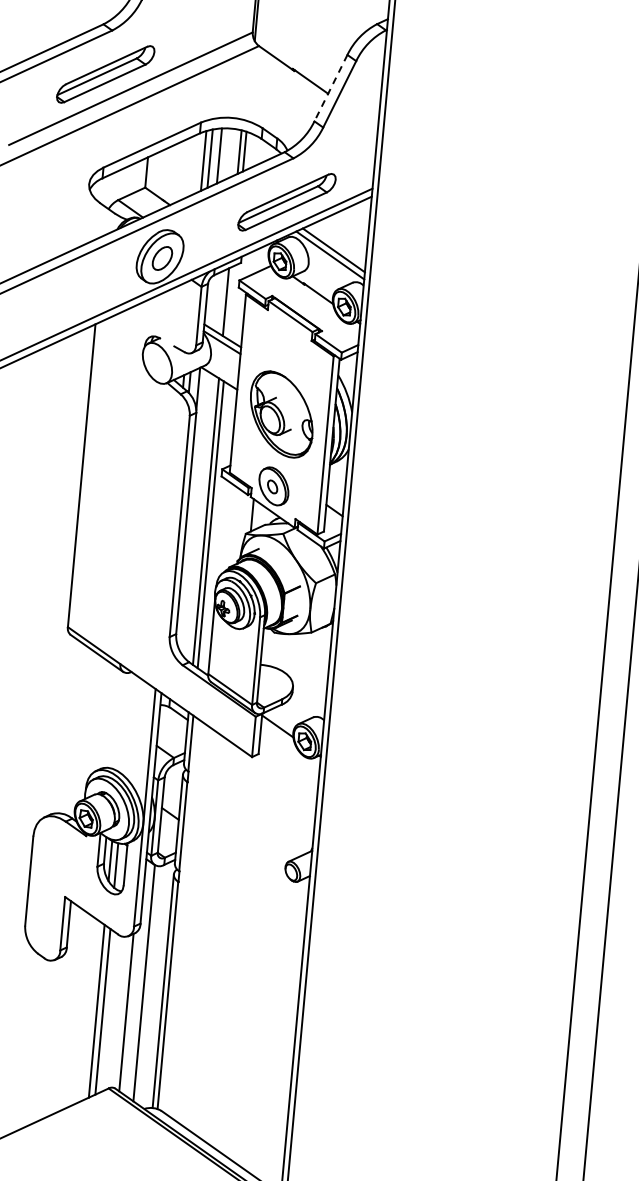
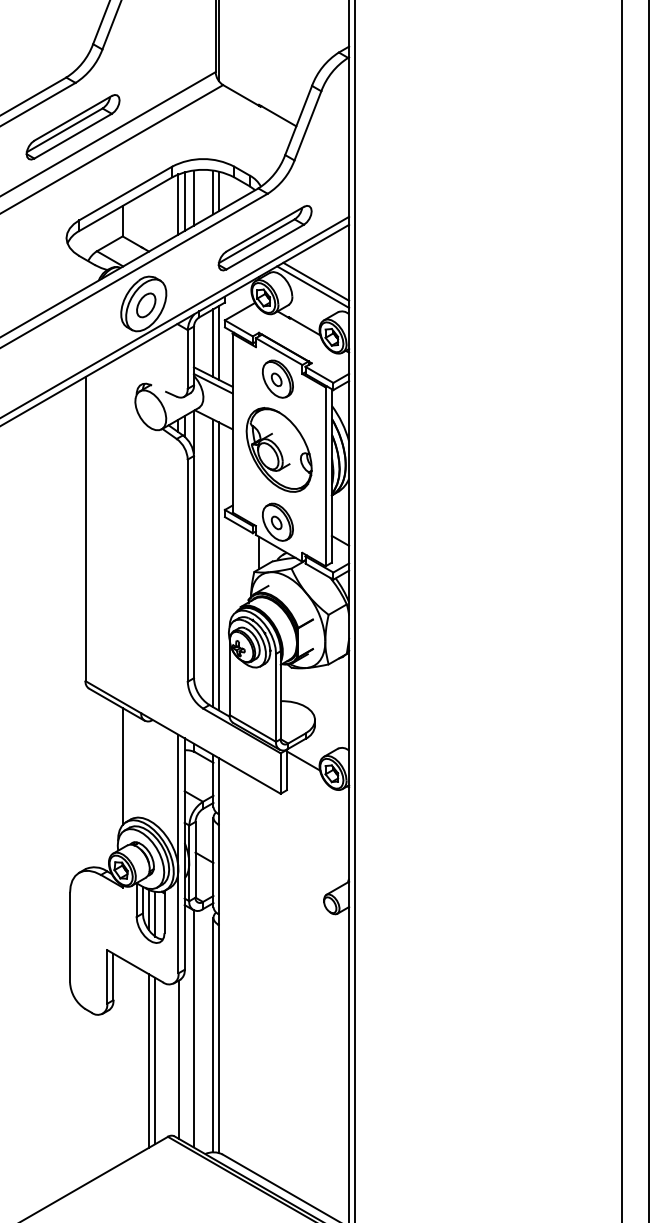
line: (330, 88) -> (298, 120), dashed -> solid
line: (231, 301) -> (218, 342), added
part: (286, 343) -> (277, 378), added
line: (97, 715) -> (122, 766), added

